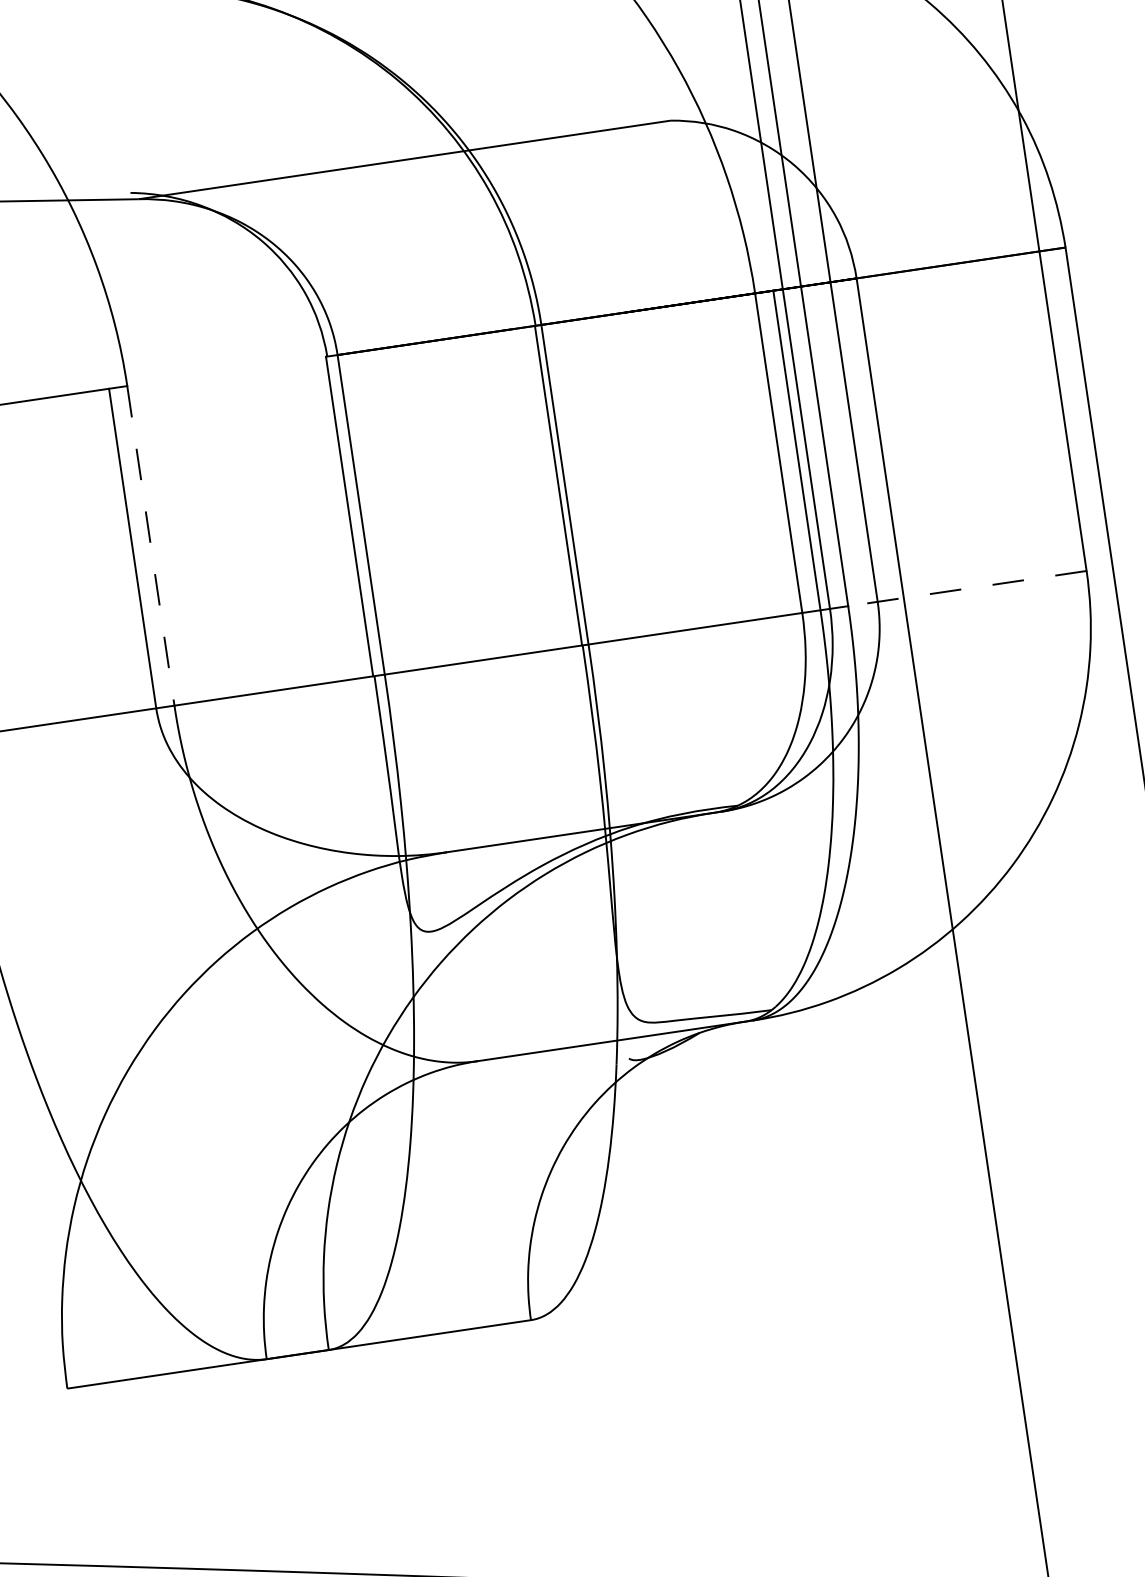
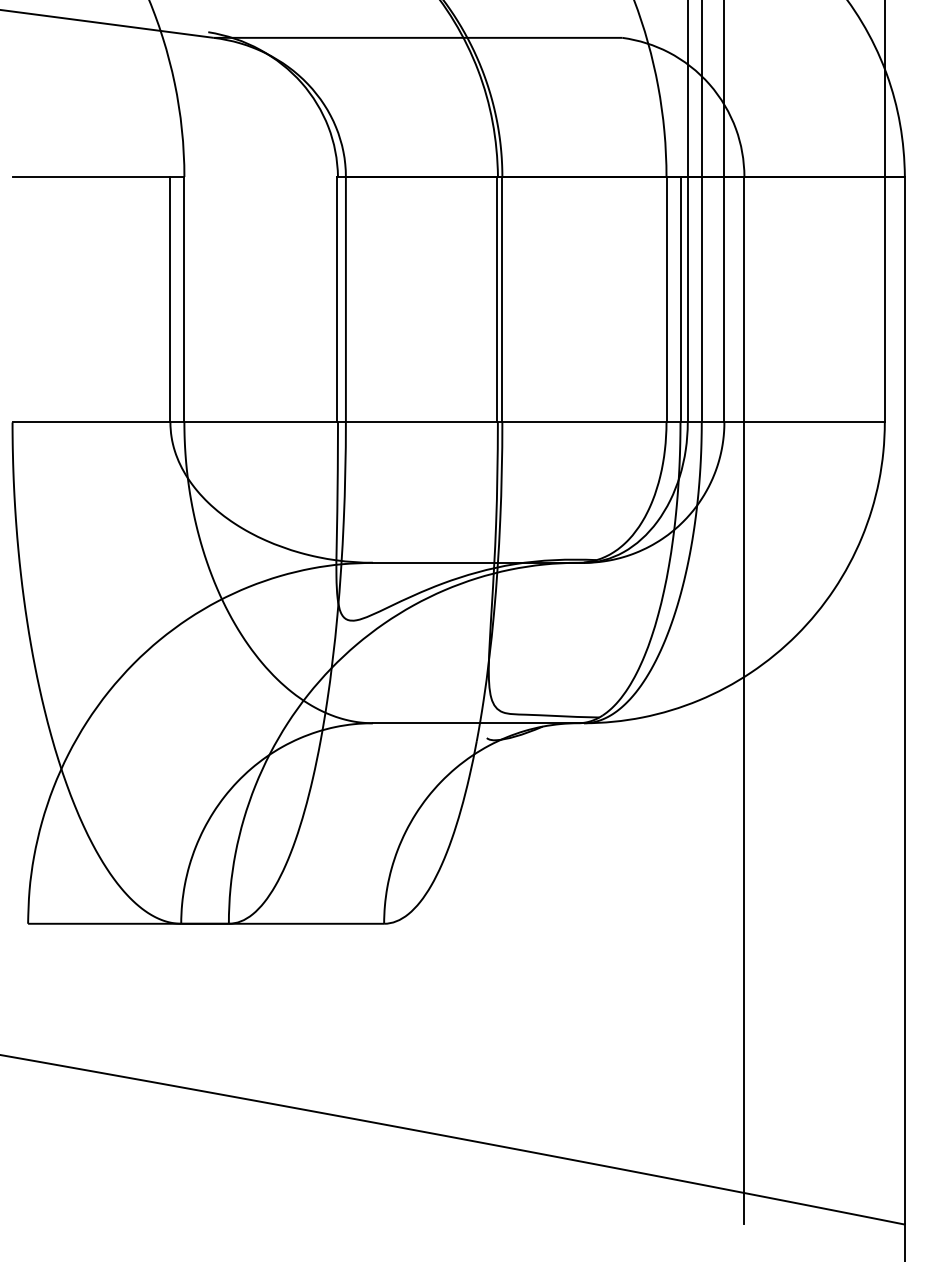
line: (150, 545) -> (184, 299), dashed -> solid
line: (967, 588) -> (793, 422), dashed -> solid

